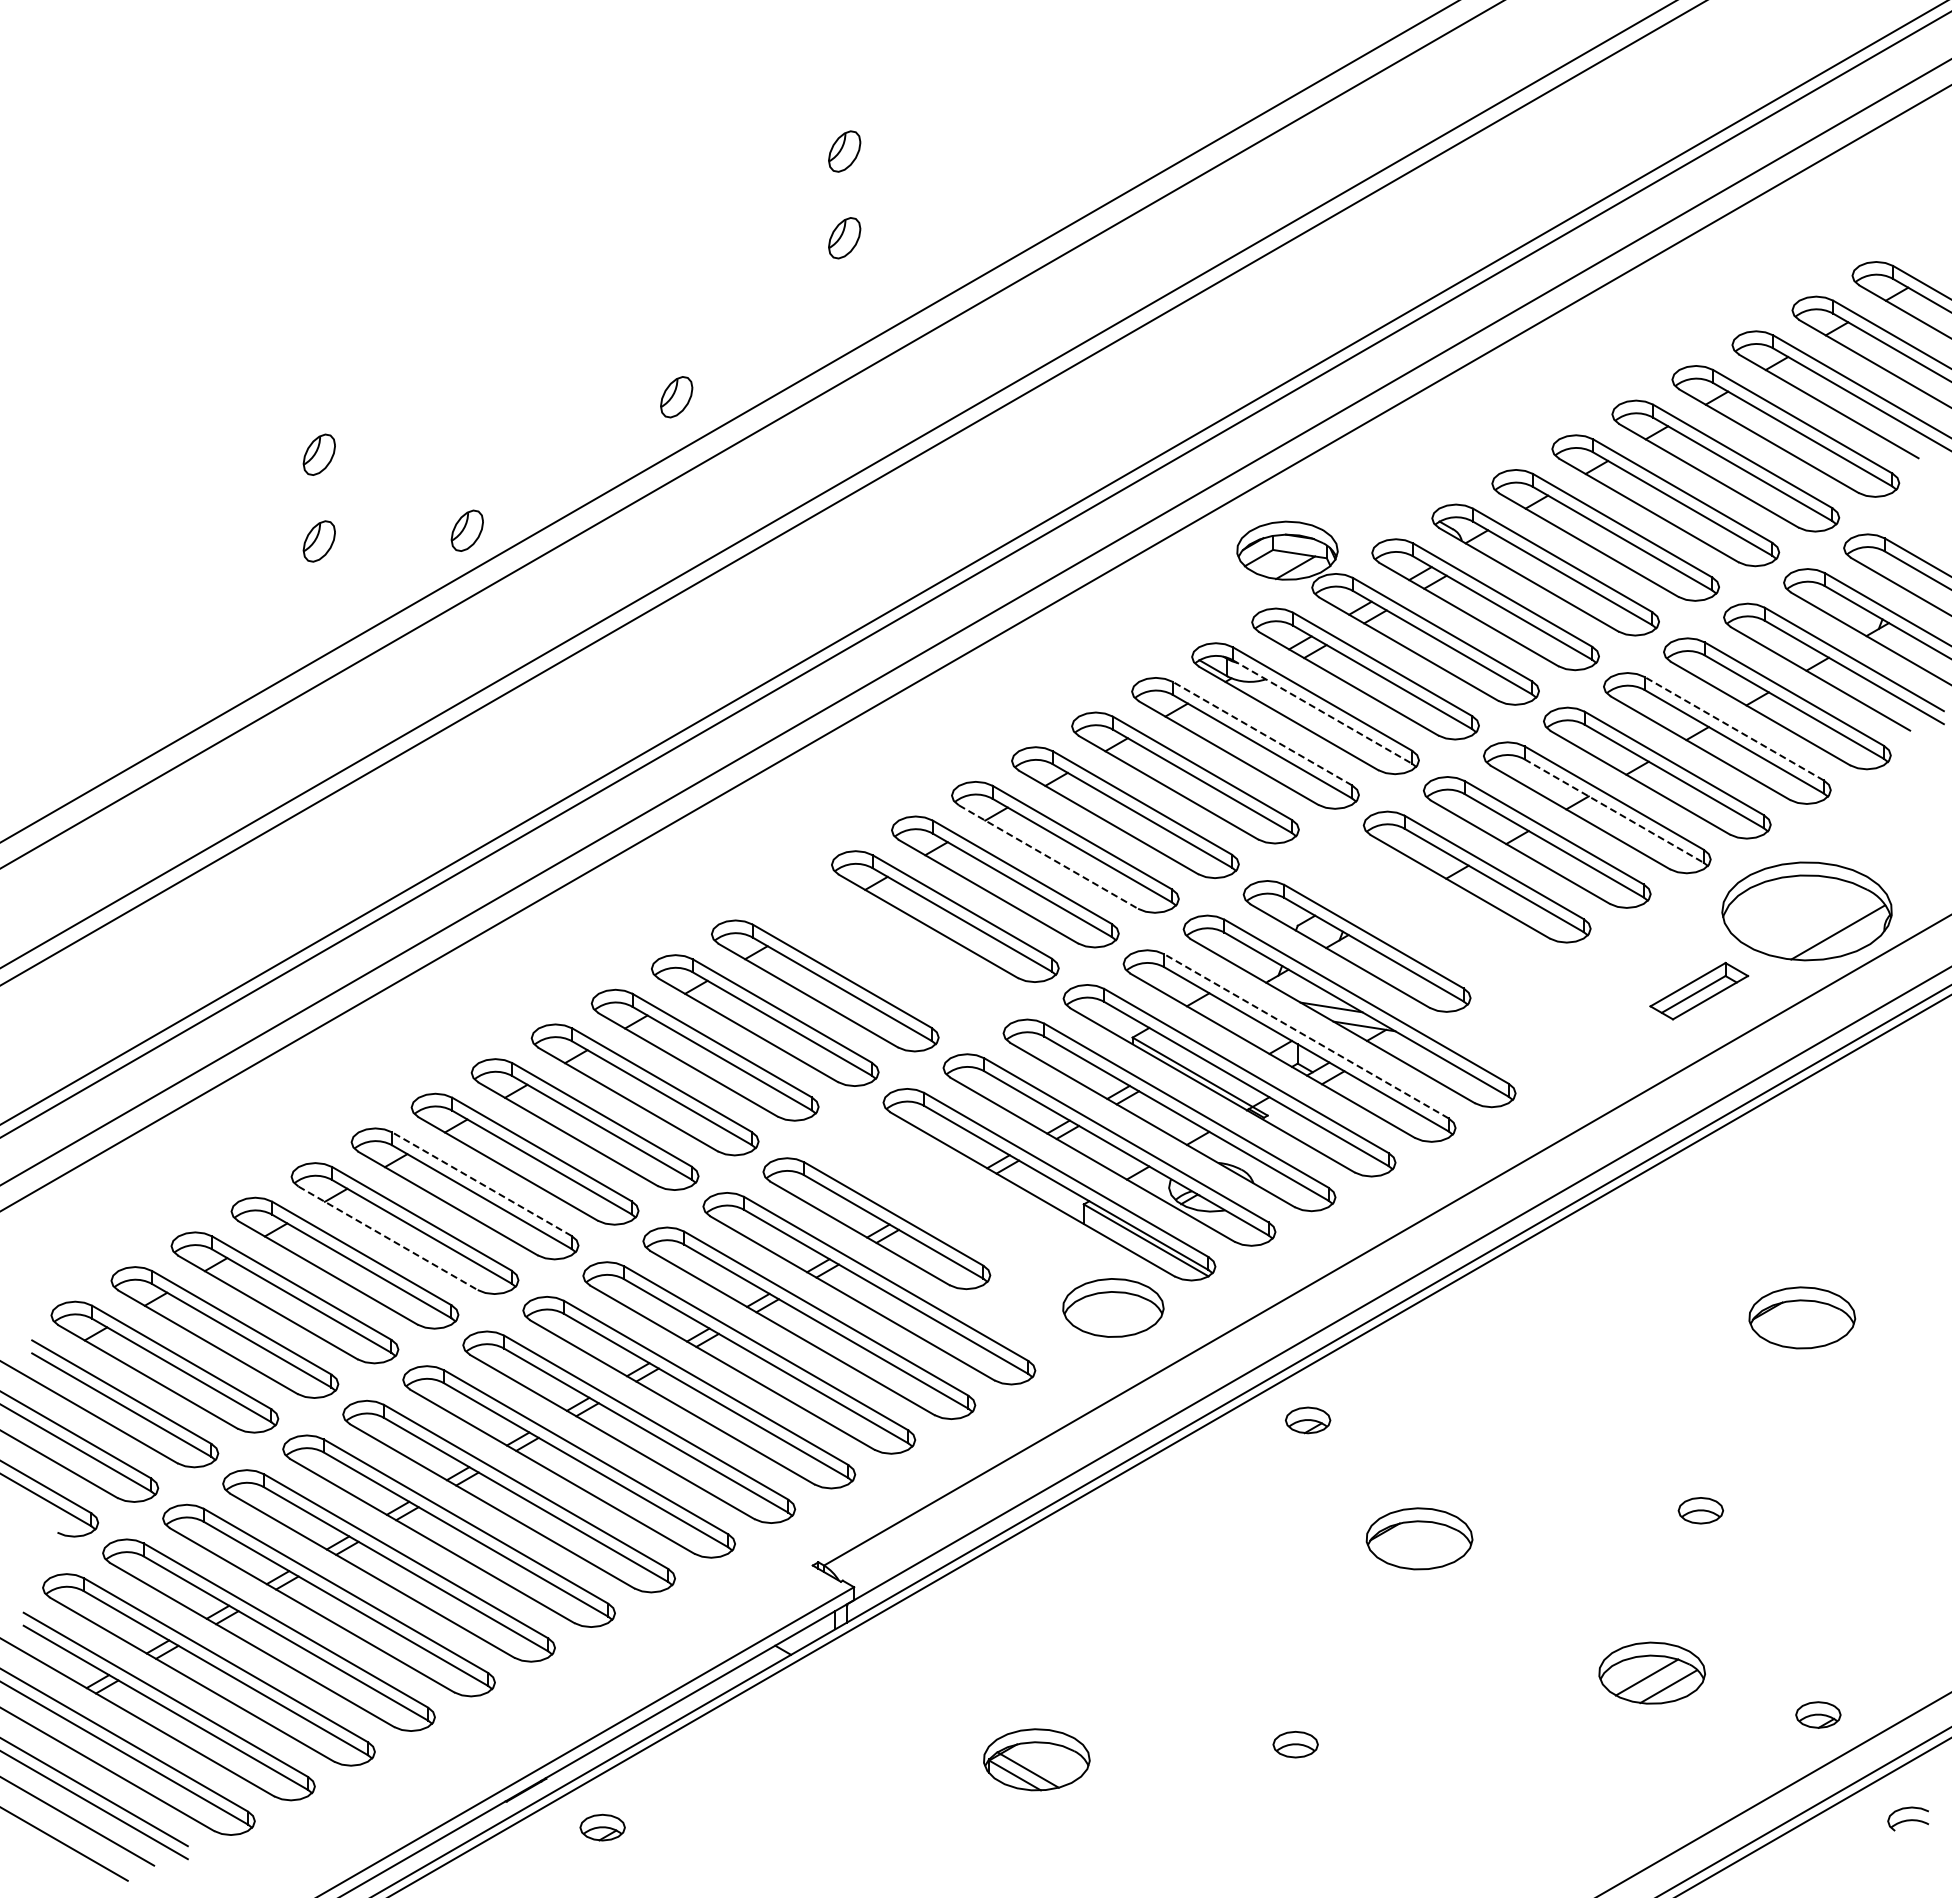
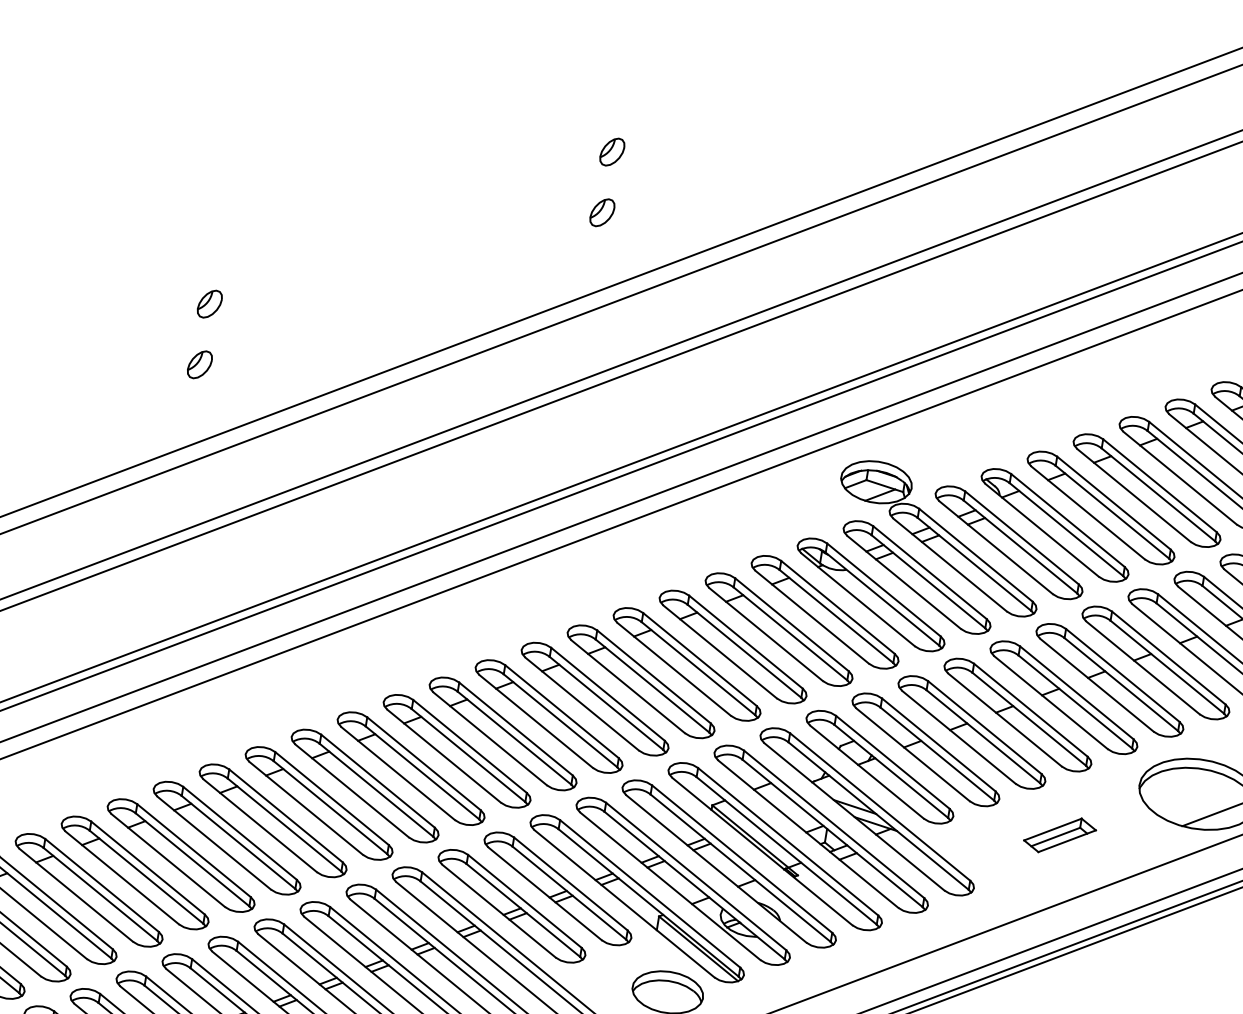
part: (676, 397) -> (466, 304), removed
part: (466, 530) -> (304, 374), removed
line: (1322, 712) -> (882, 599), dashed -> solid
line: (1733, 728) -> (1168, 657), dashed -> solid
line: (1261, 733) -> (837, 607), dashed -> solid
line: (1614, 811) -> (1075, 702), dashed -> solid
line: (1048, 857) -> (674, 669), dashed -> solid
part: (1416, 911) -> (925, 749), added
part: (885, 950) -> (549, 716), added
part: (1699, 990) -> (1060, 834), moved
line: (1306, 1036) -> (834, 824), dashed -> solid
line: (481, 1183) -> (239, 832), dashed -> solid
part: (936, 1188) -> (557, 888), added
line: (388, 1238) -> (168, 860), dashed -> solid

